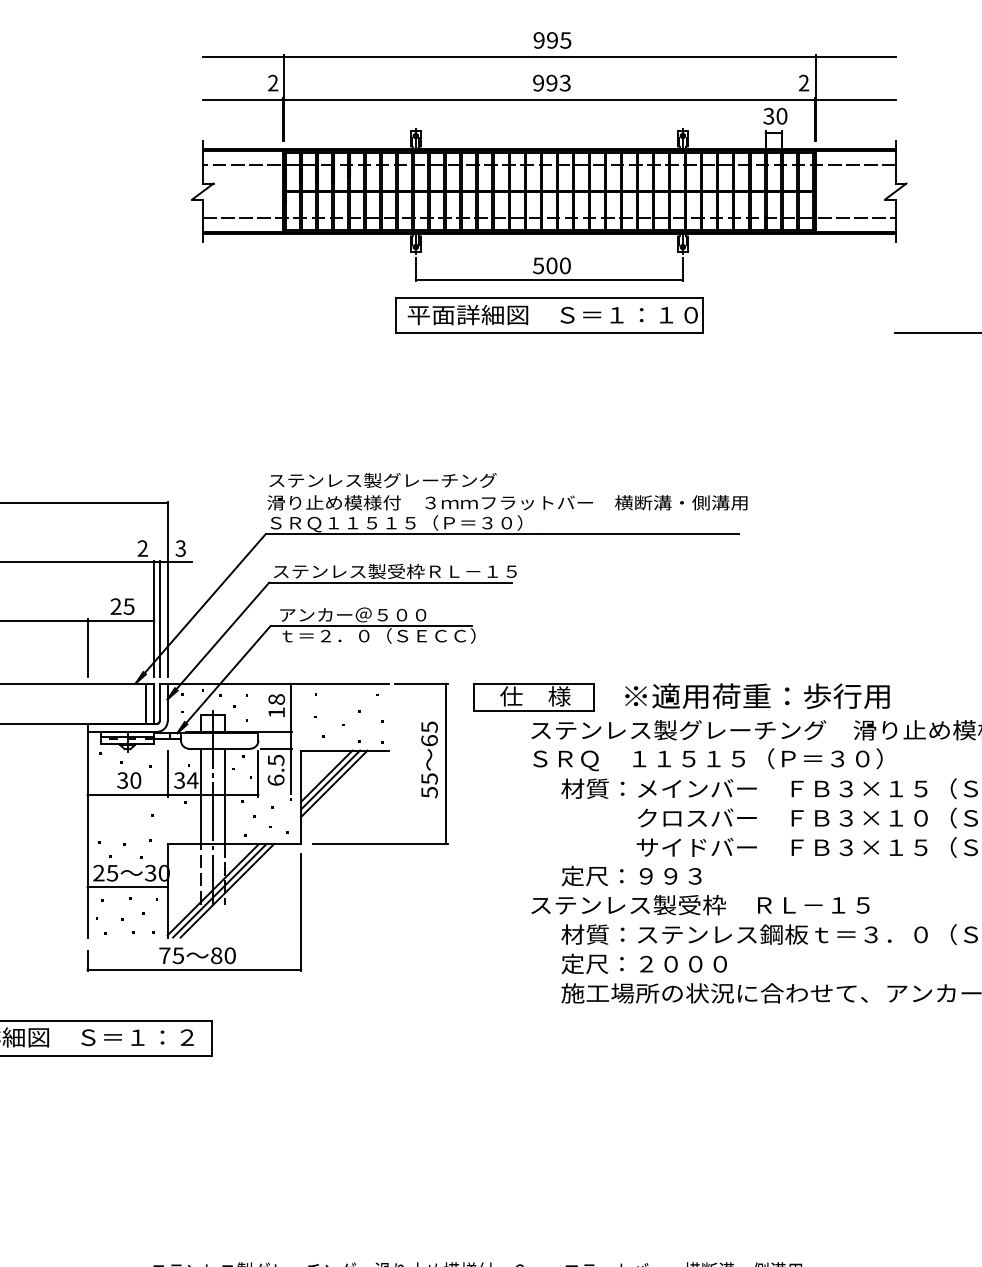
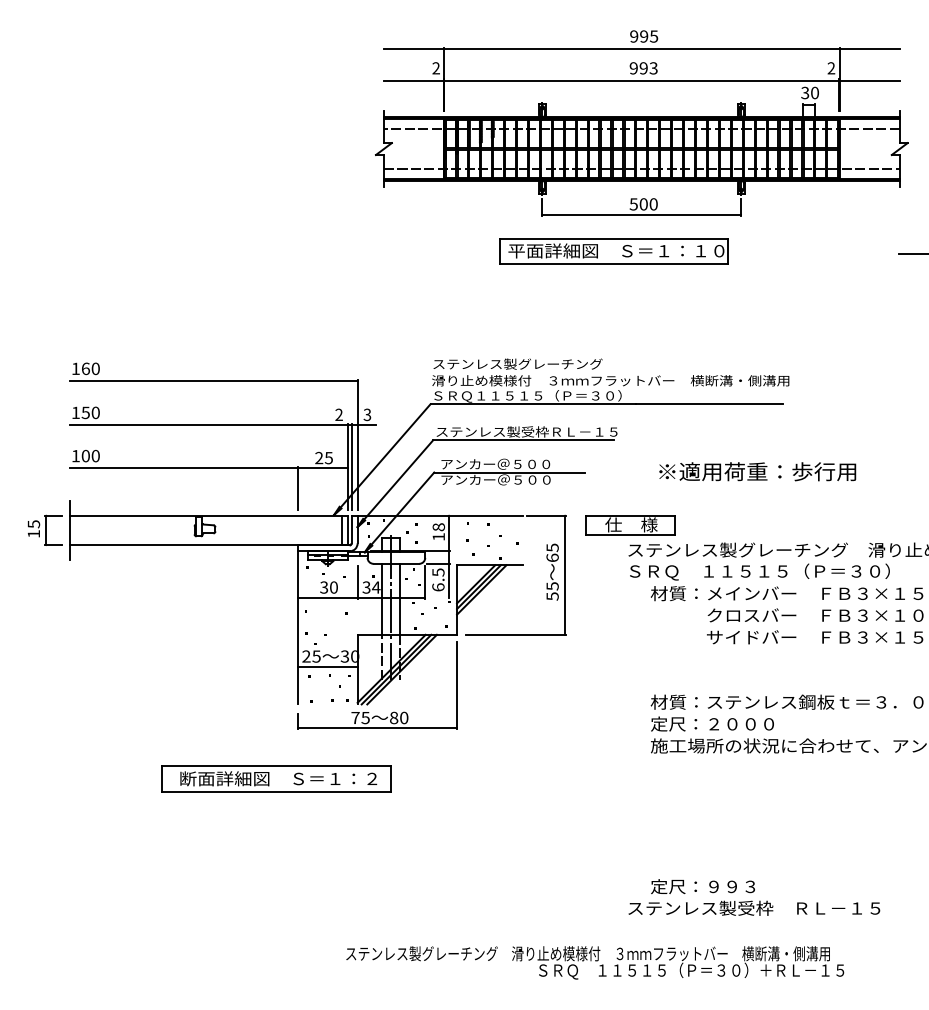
part: (548, 315) -> (613, 251), moved
text: (377, 635) -> (513, 479), ｔ＝２．０（ＳＥＣＣ） -> アンカー＠５００
text: (757, 695) -> (757, 471), moved
text: (700, 890) -> (754, 897), moved

